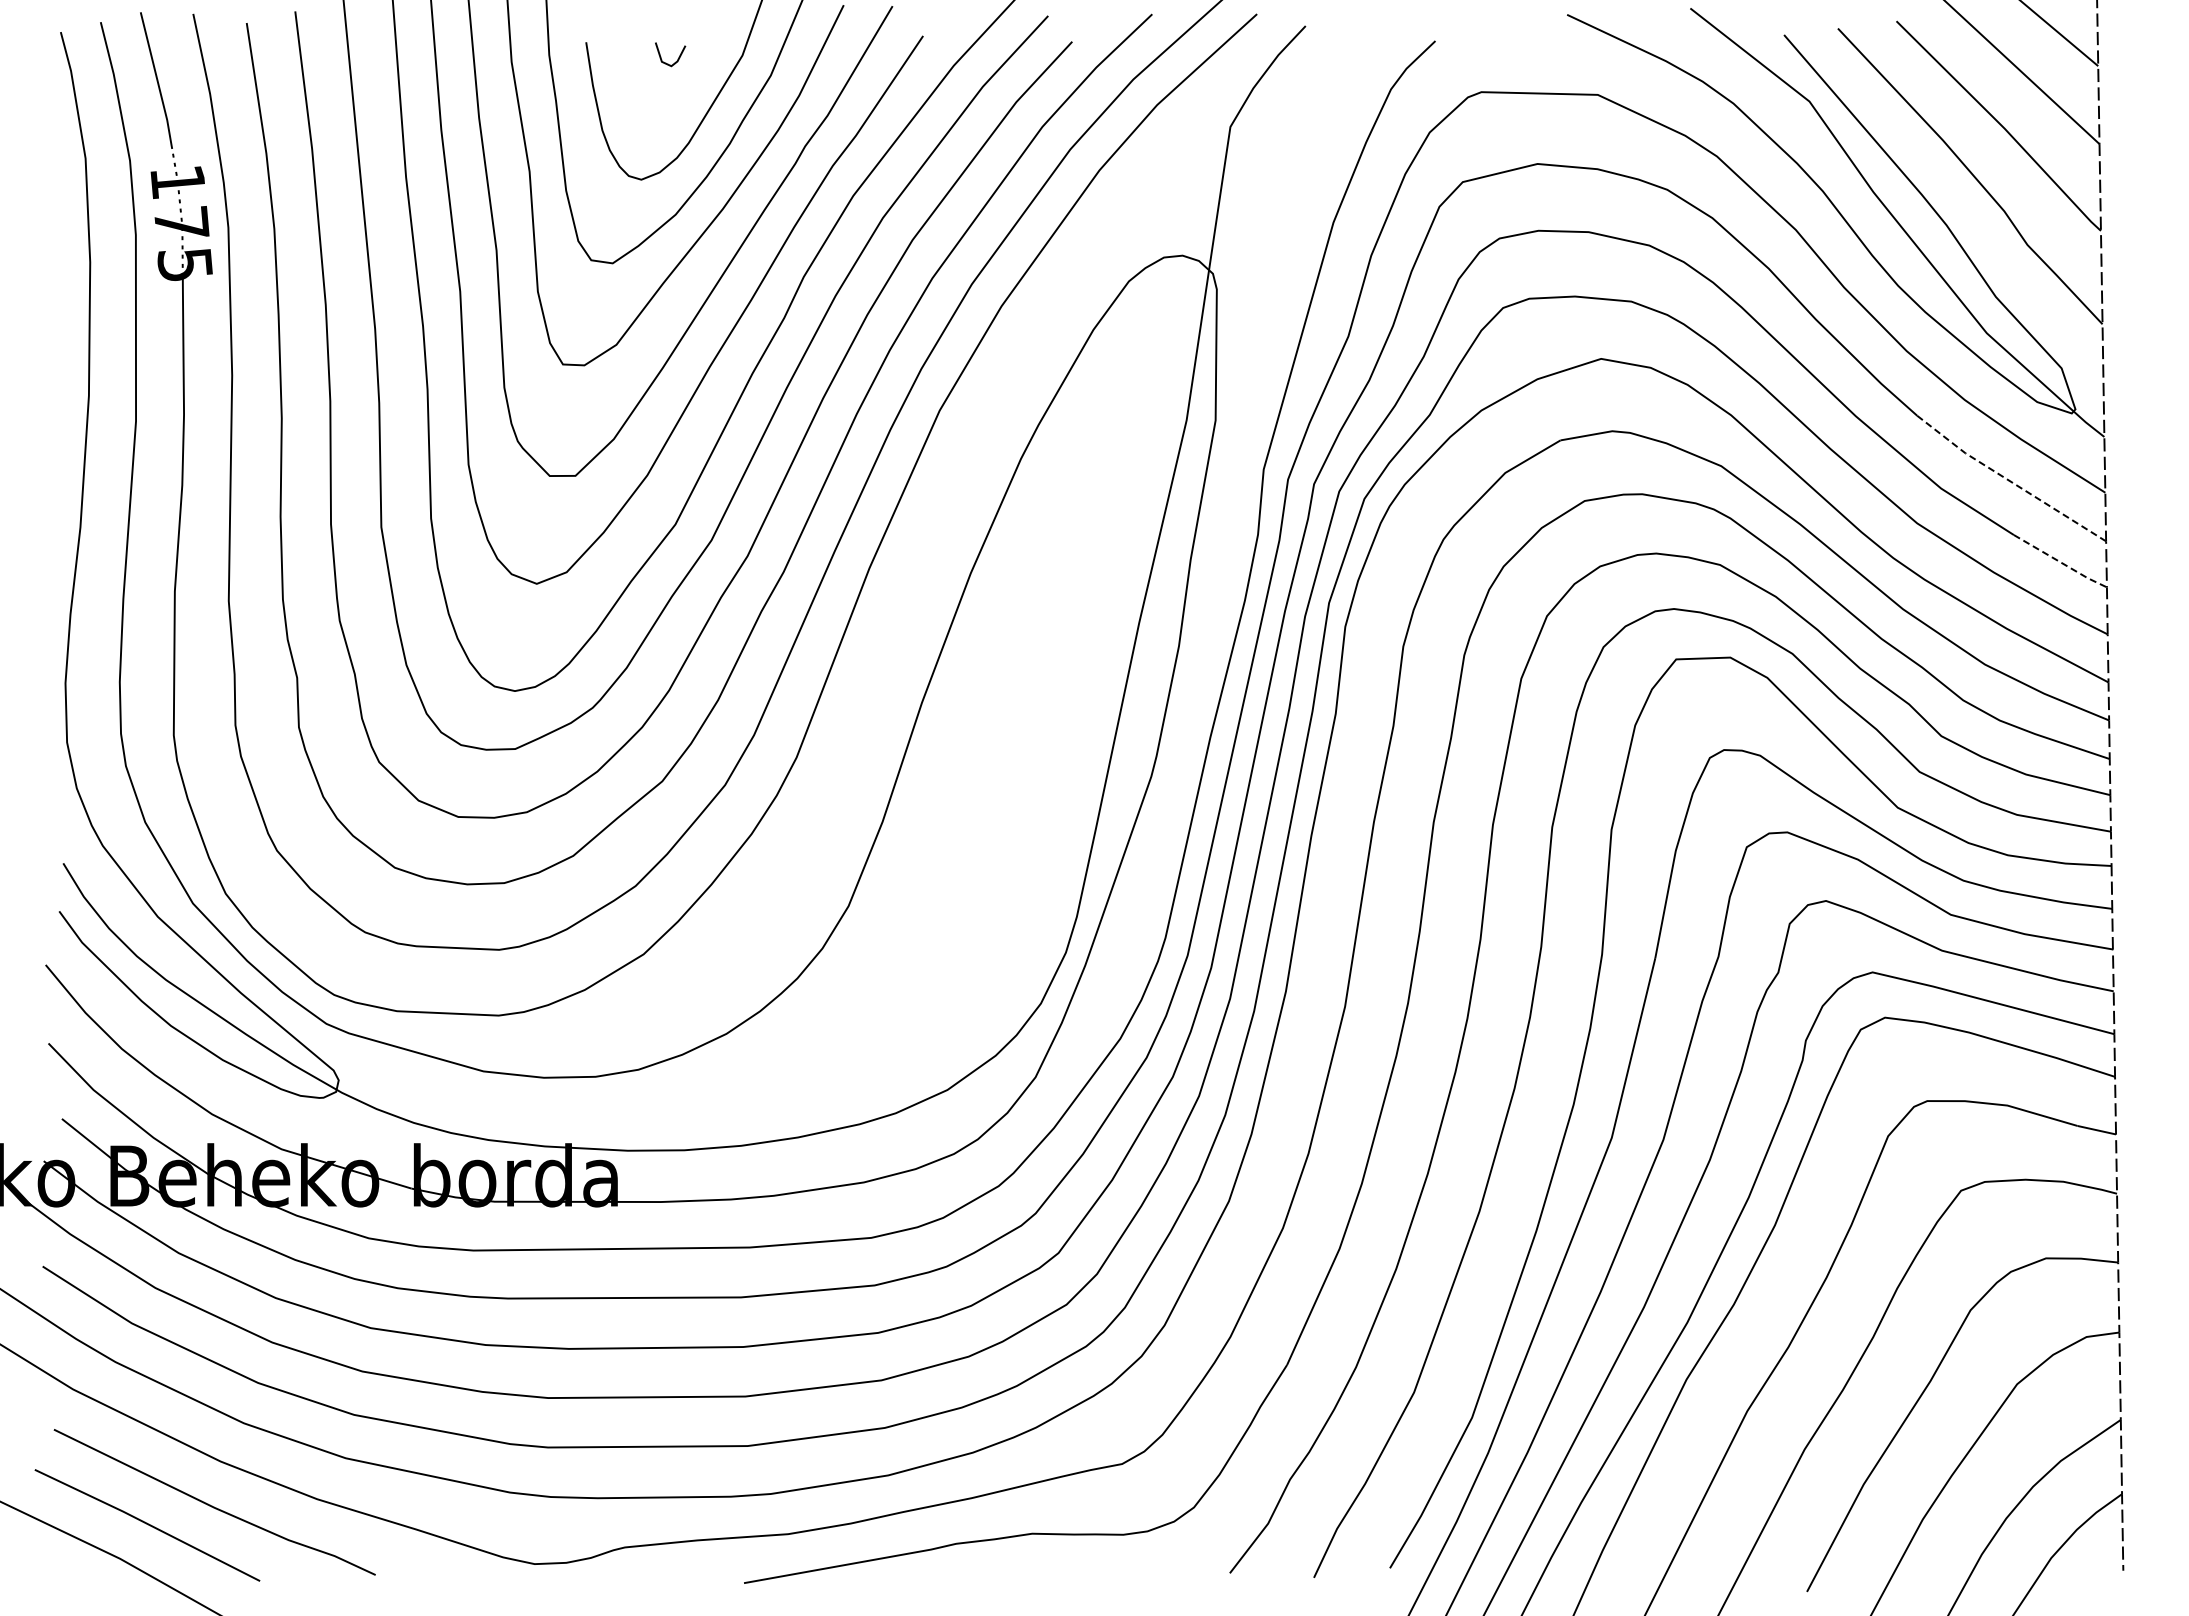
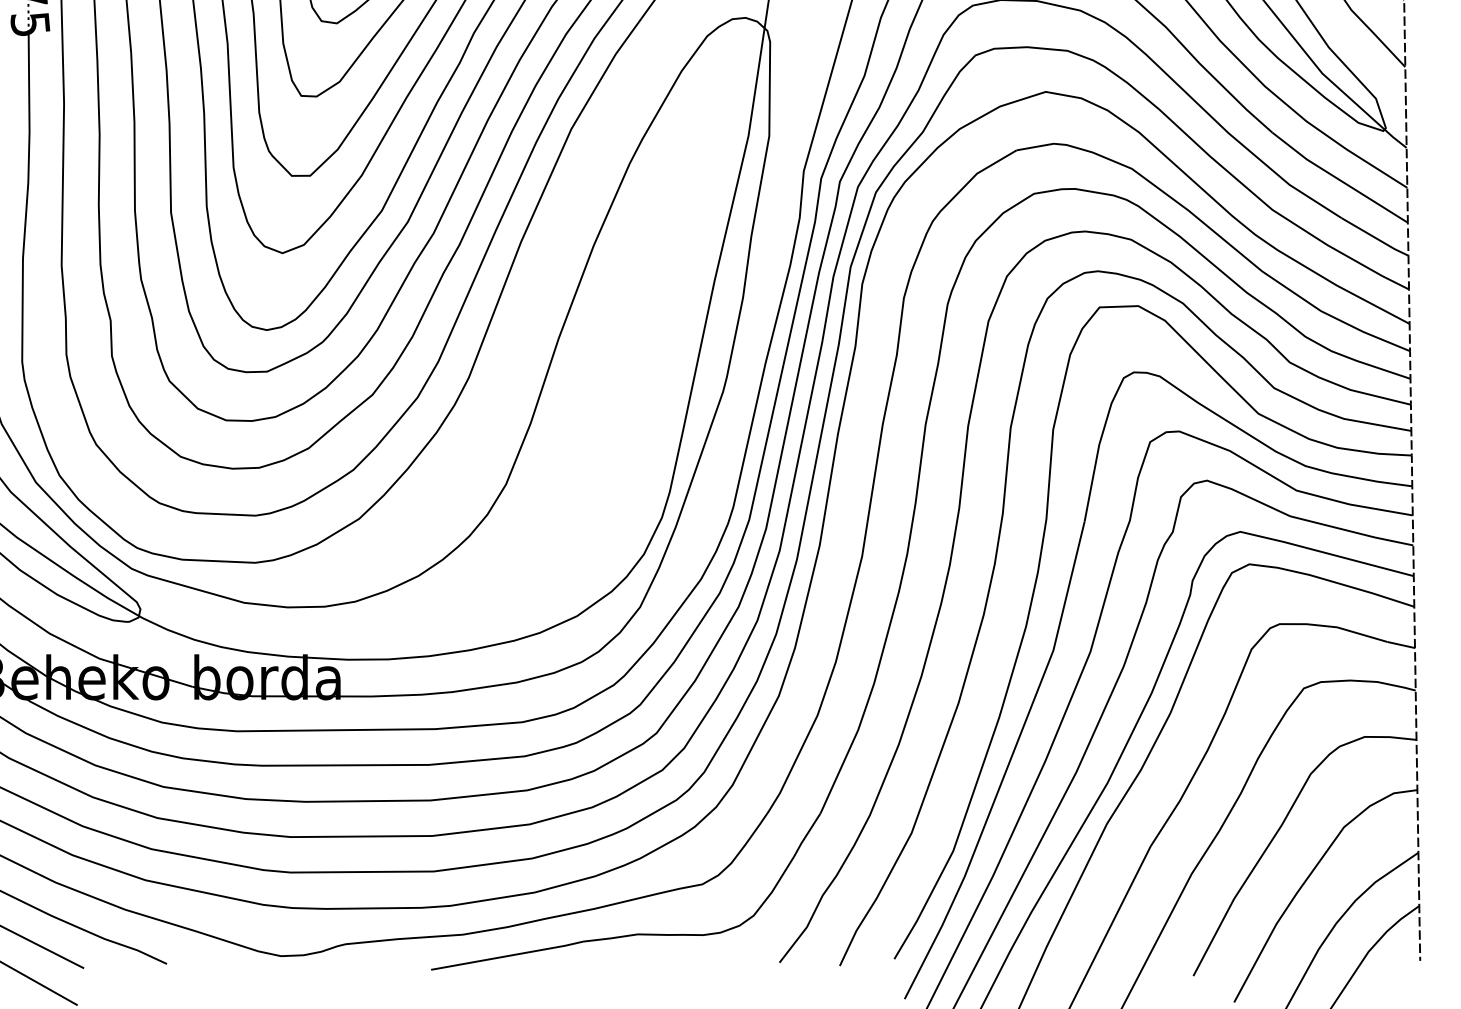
line: (2010, 481) -> (1339, 179), dashed -> solid
line: (2061, 562) -> (1375, 237), dashed -> solid

